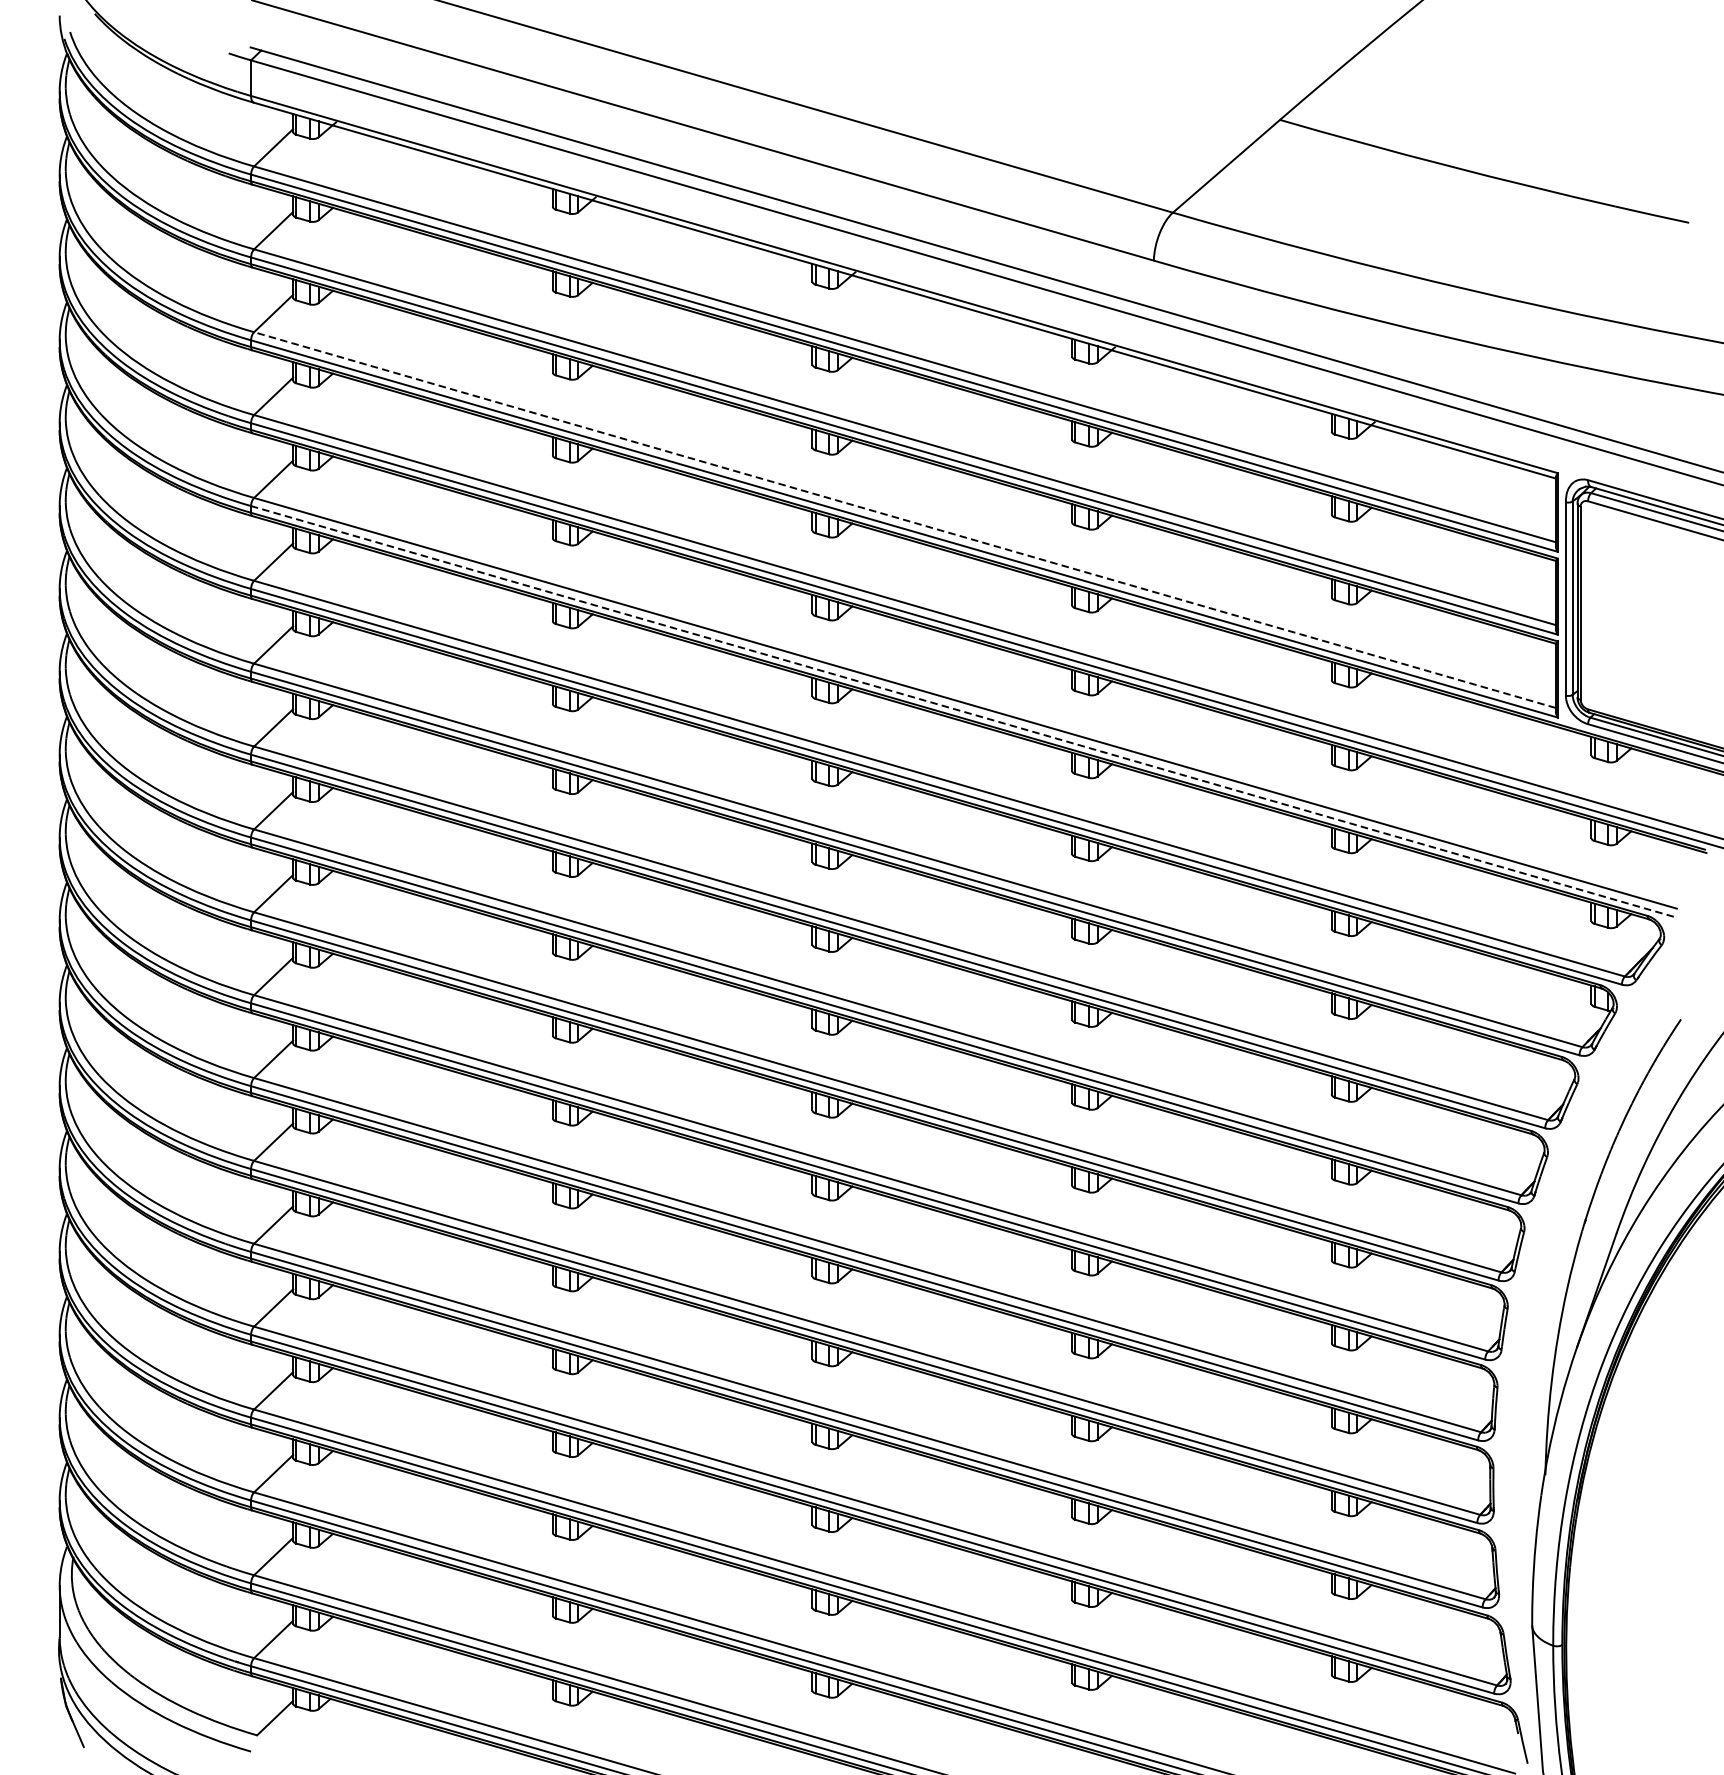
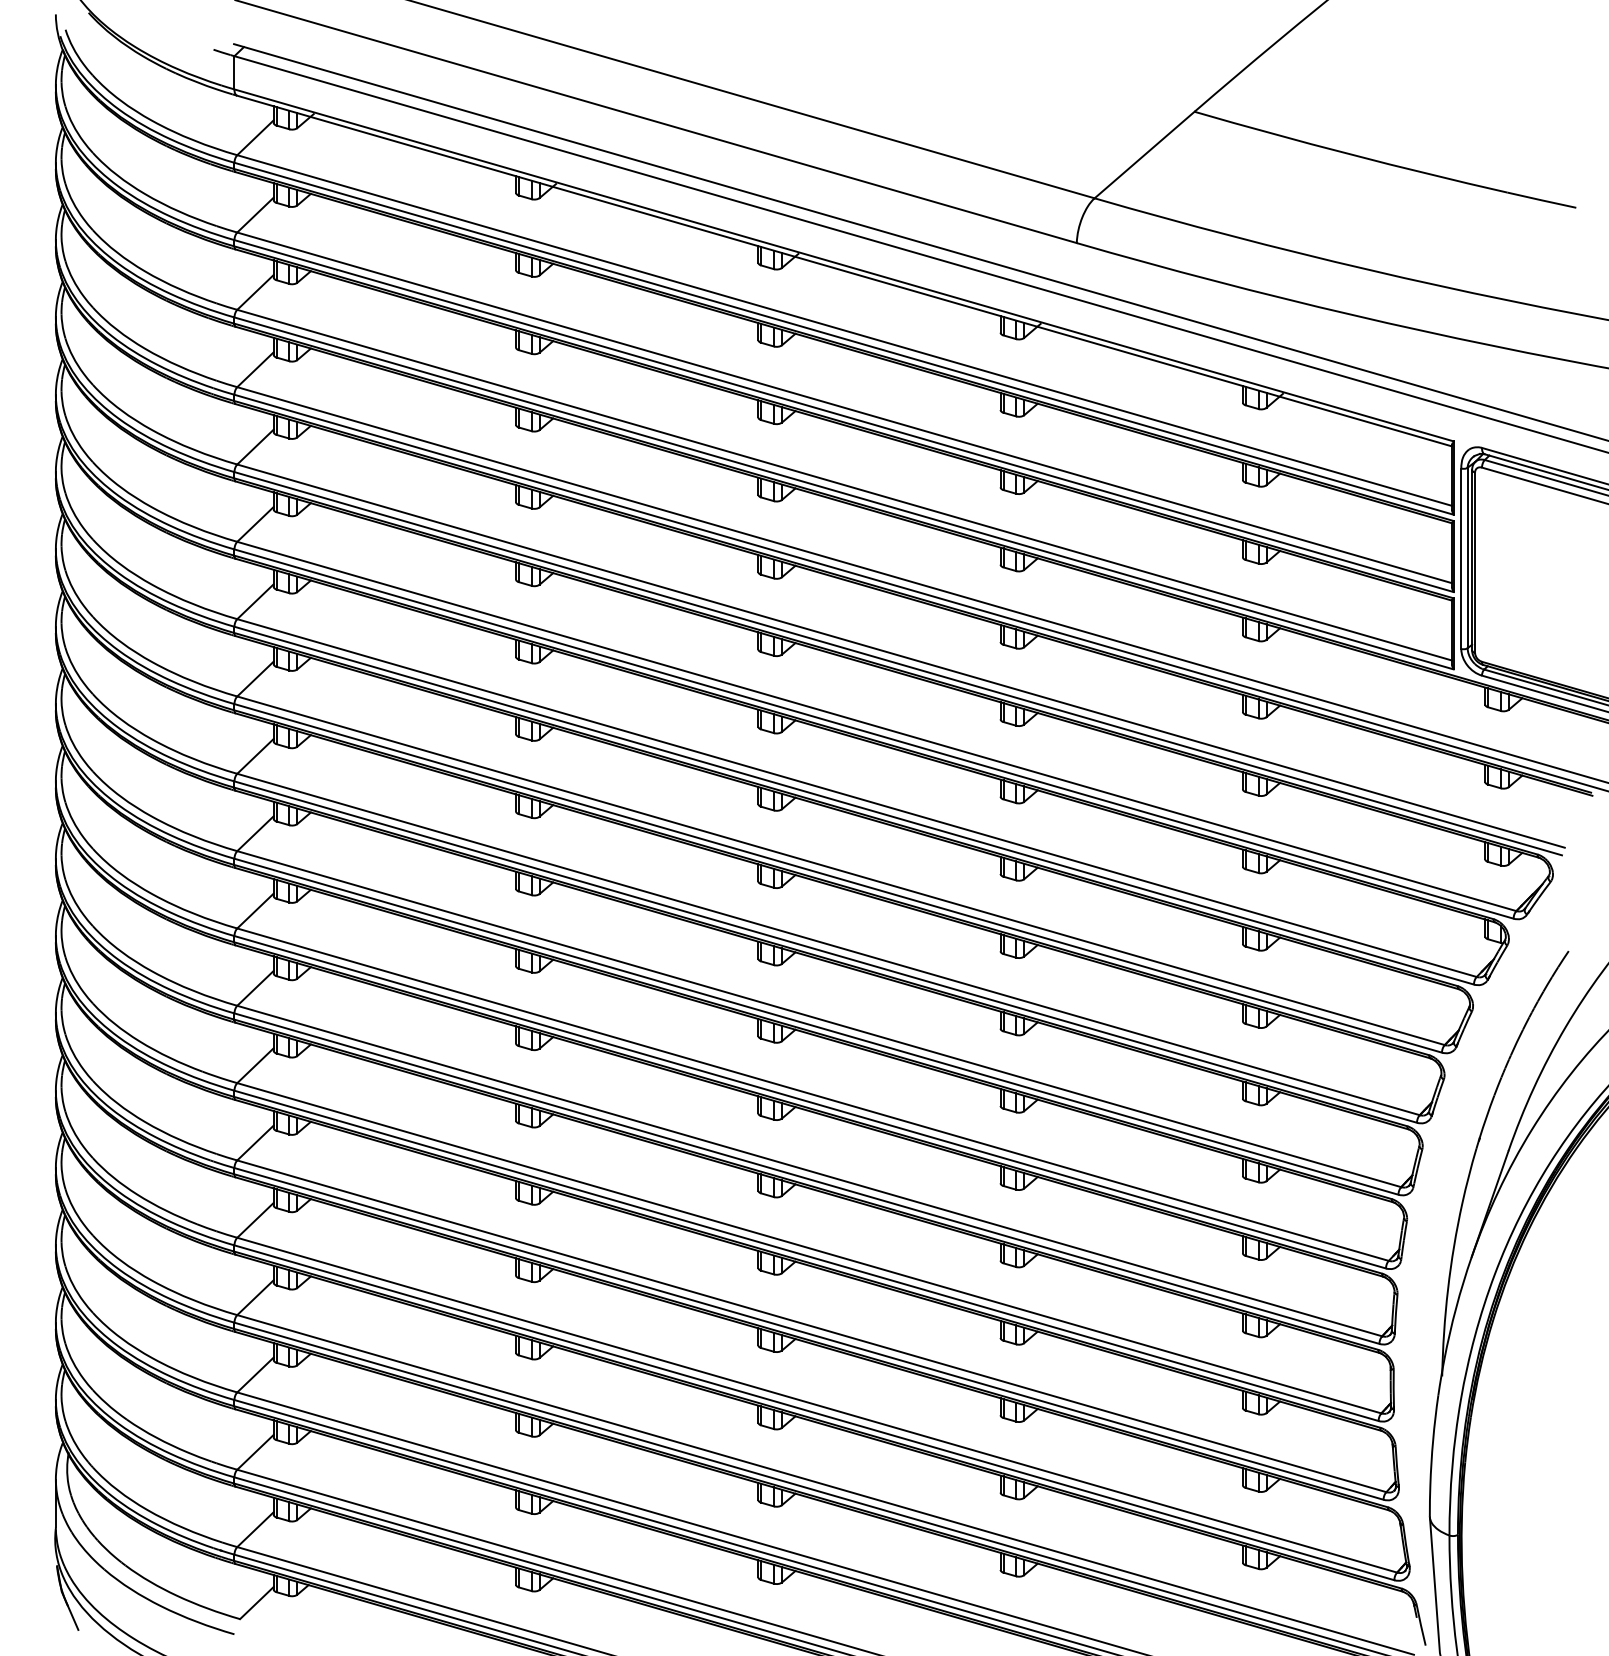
line: (904, 520) -> (844, 485), dashed -> solid
line: (962, 711) -> (898, 663), dashed -> solid

